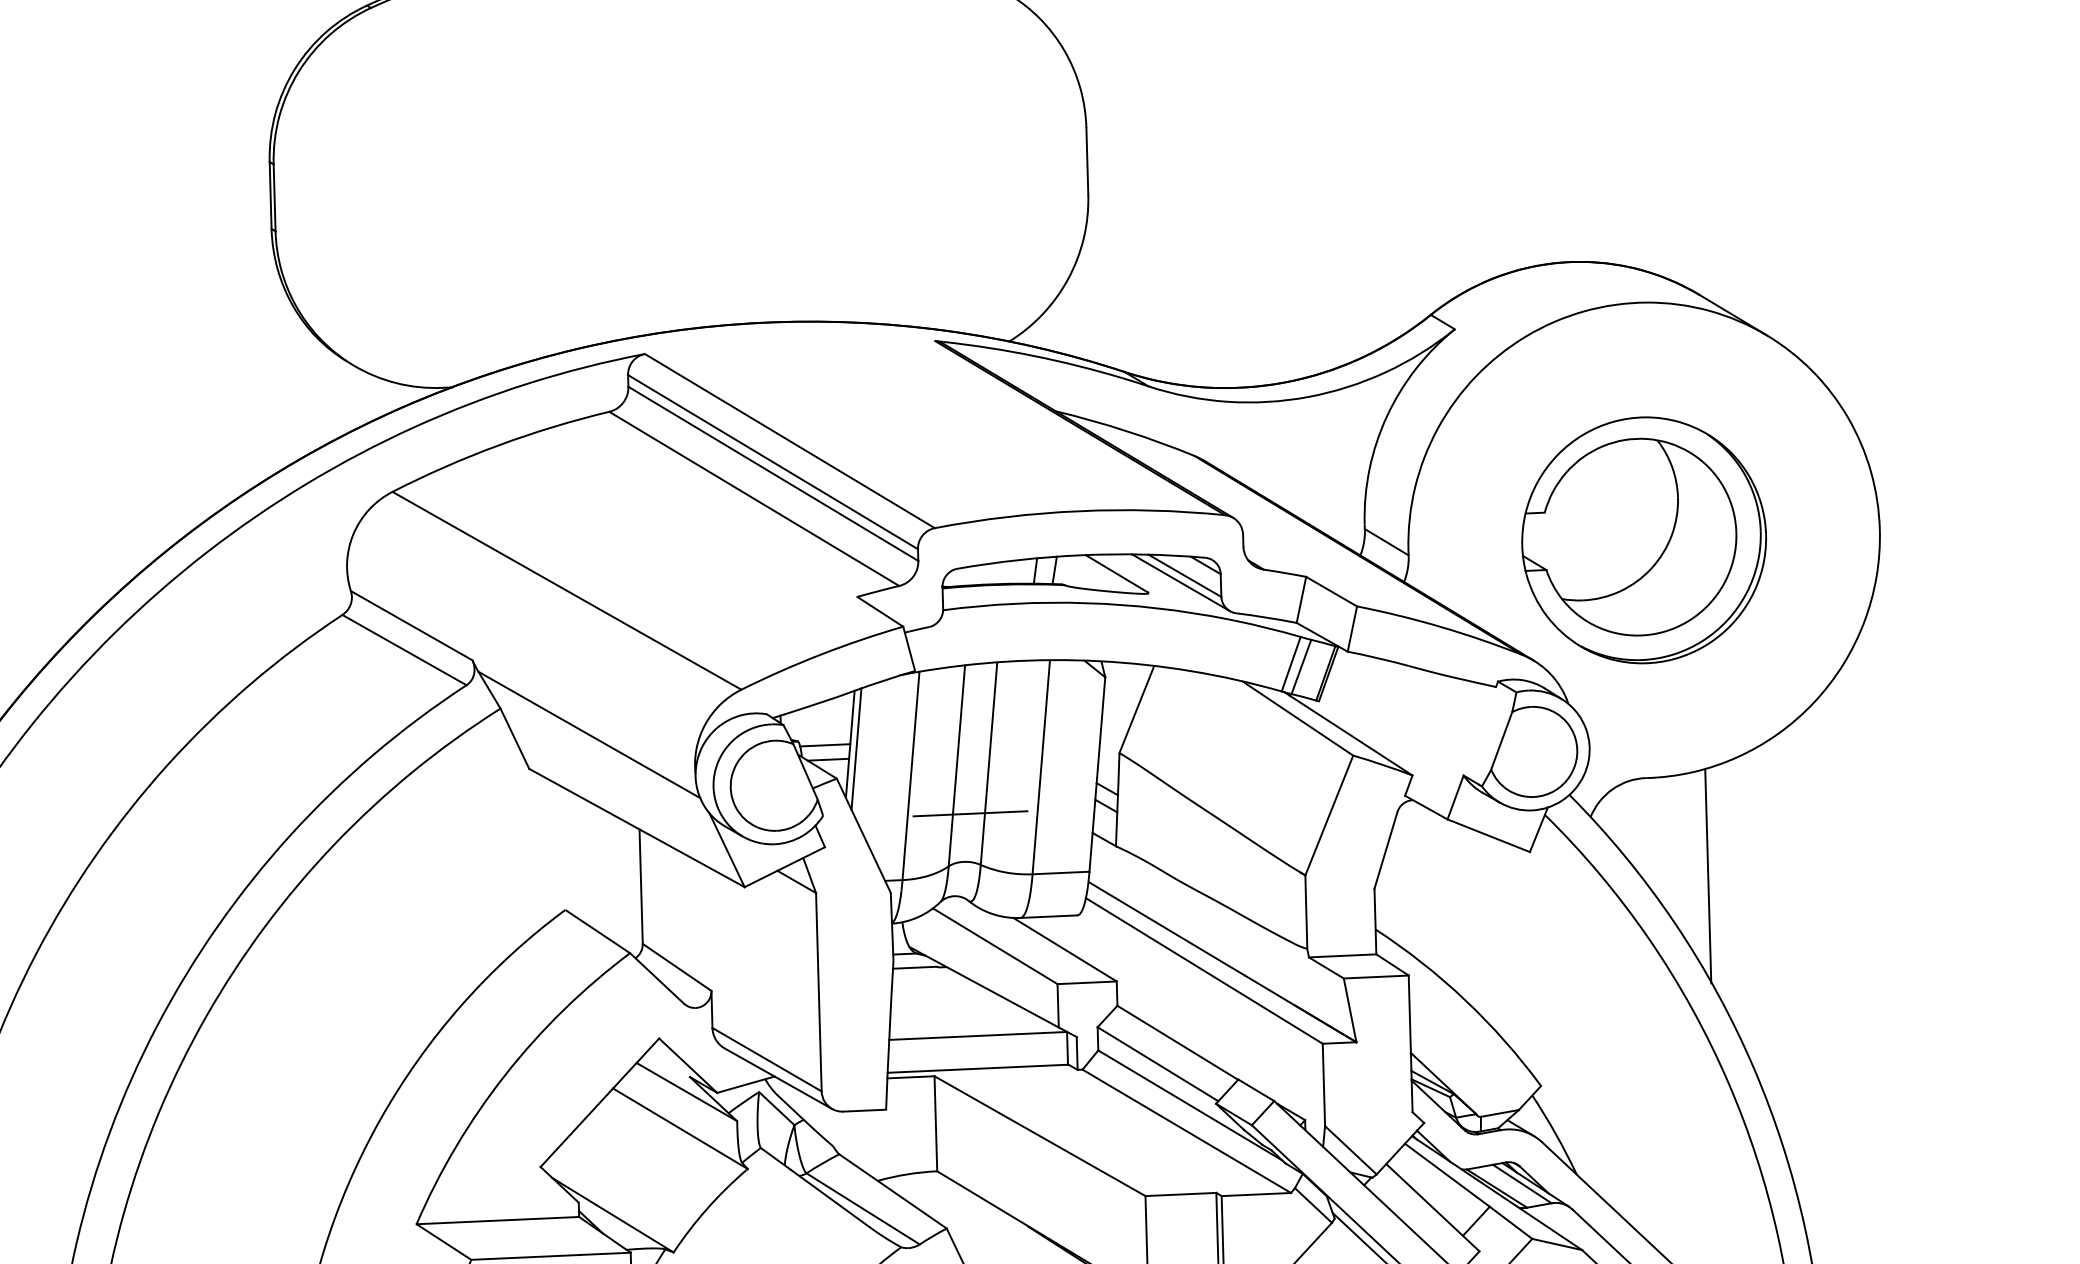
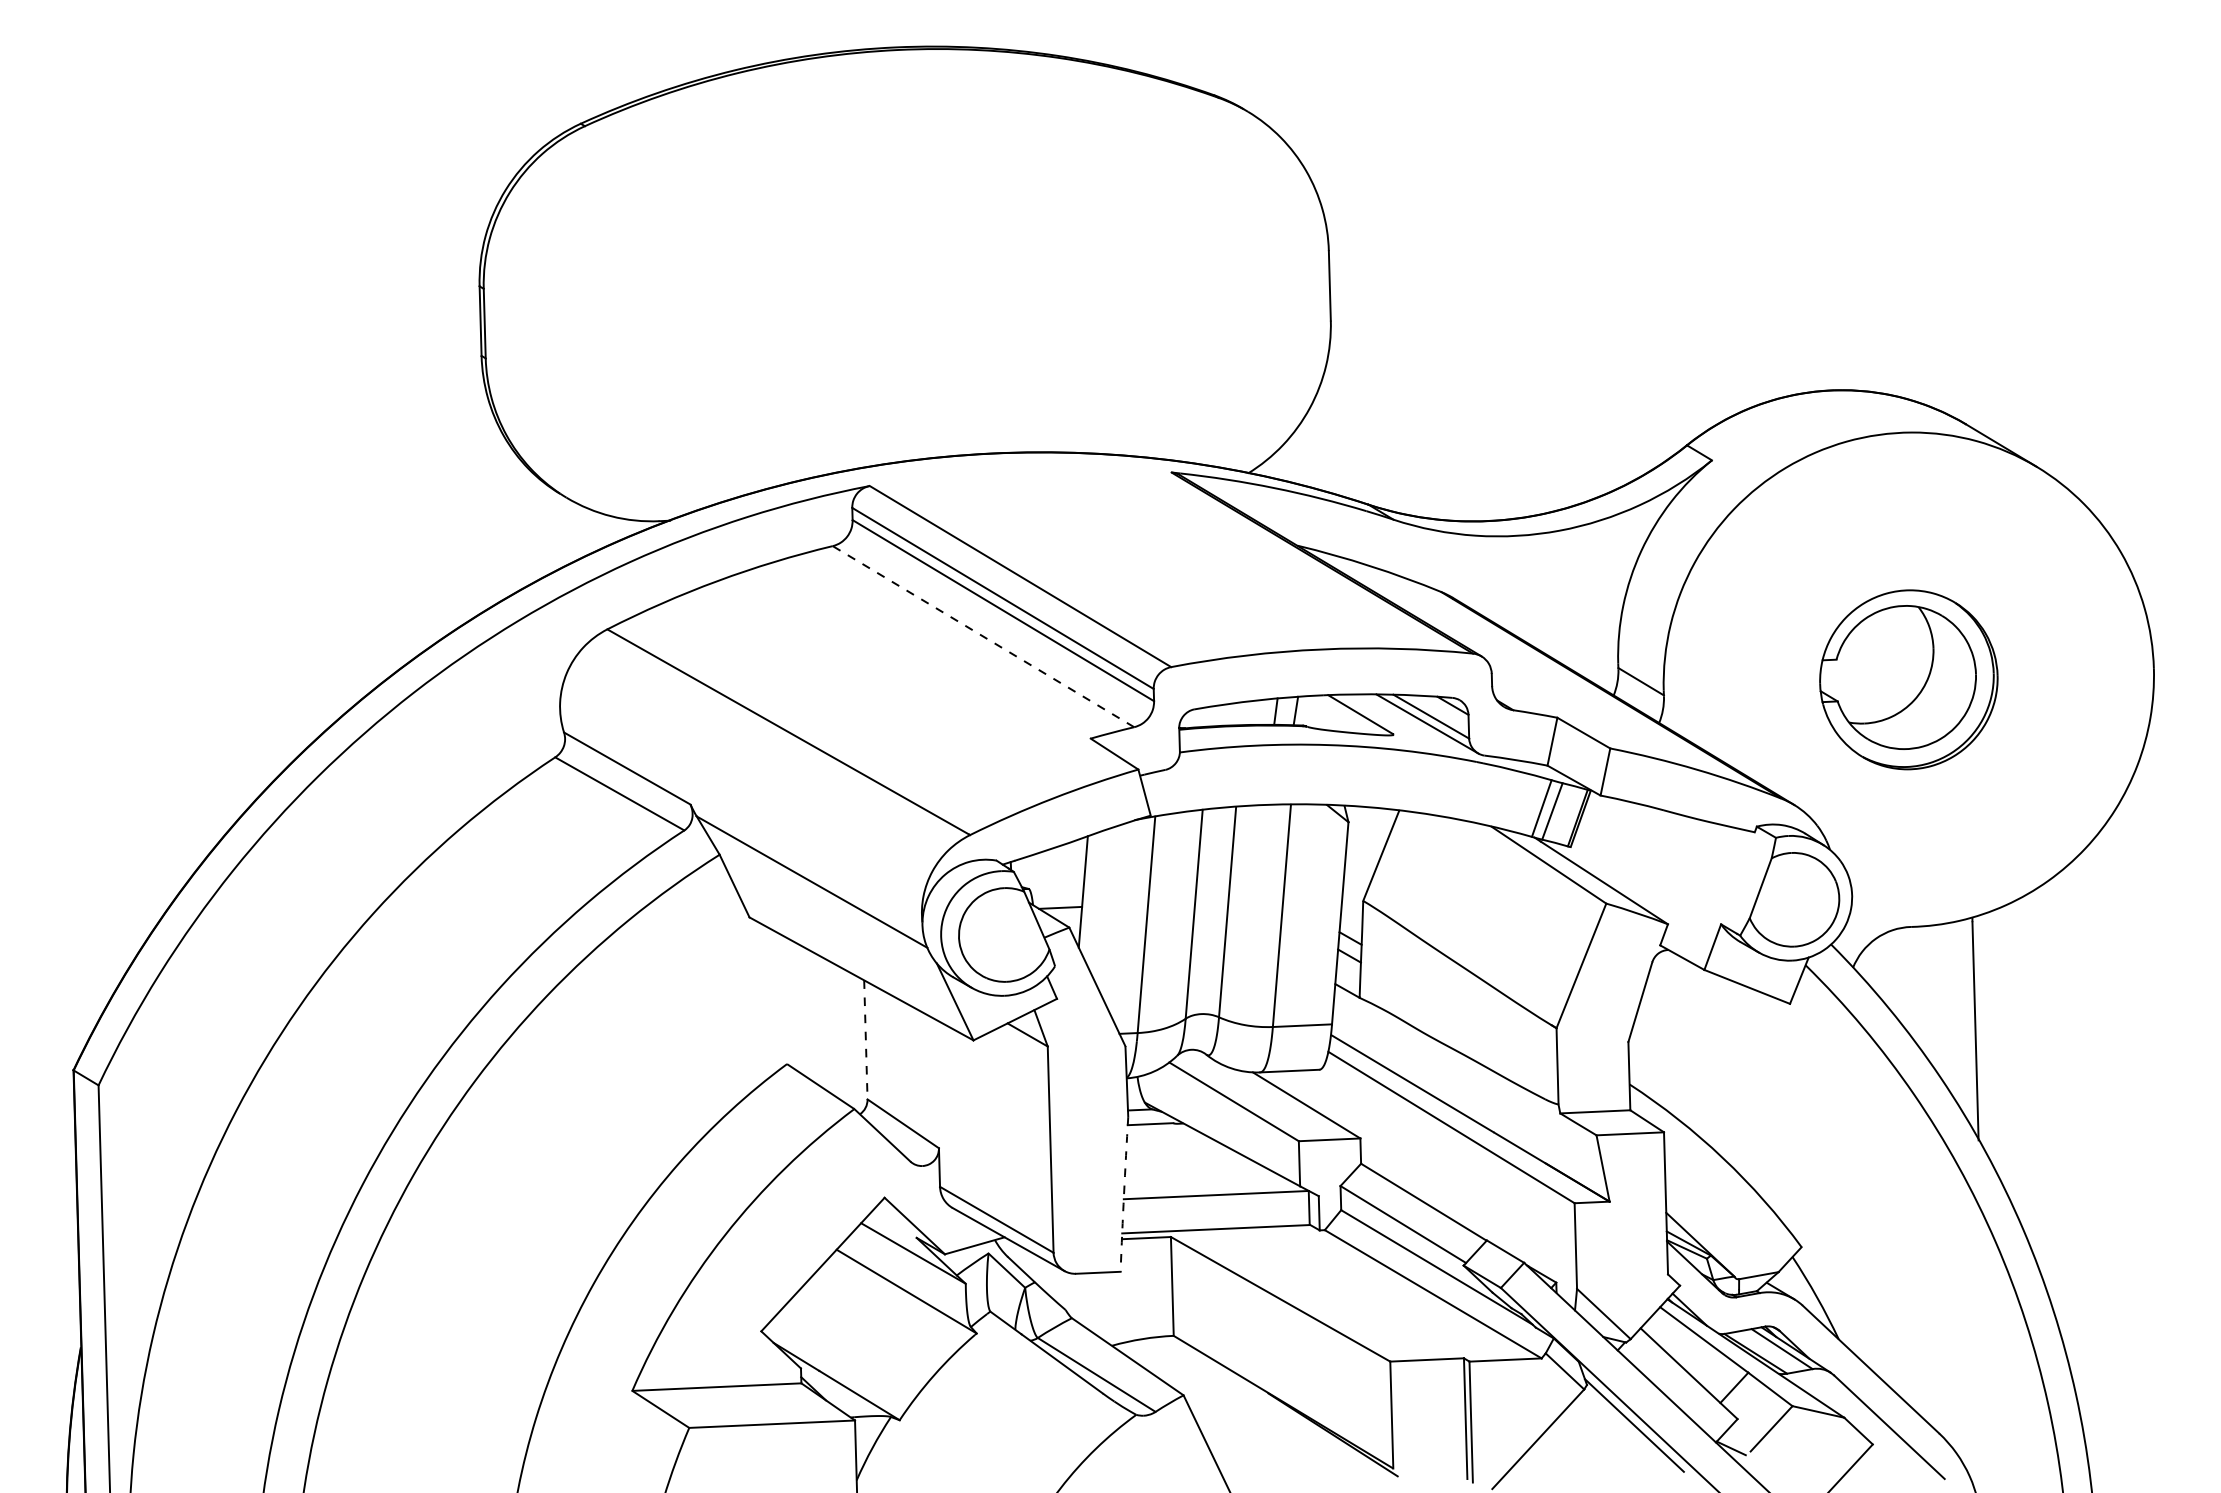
line: (754, 498) -> (983, 636), solid -> dashed
part: (1643, 540) -> (1908, 679), size x0.7
line: (825, 744) -> (1057, 892), removed
line: (856, 748) -> (1089, 896), removed
line: (970, 813) -> (1208, 963), removed
line: (640, 886) -> (865, 1039), solid -> dashed
arc: (889, 1035) -> (1124, 1194), solid -> dashed

